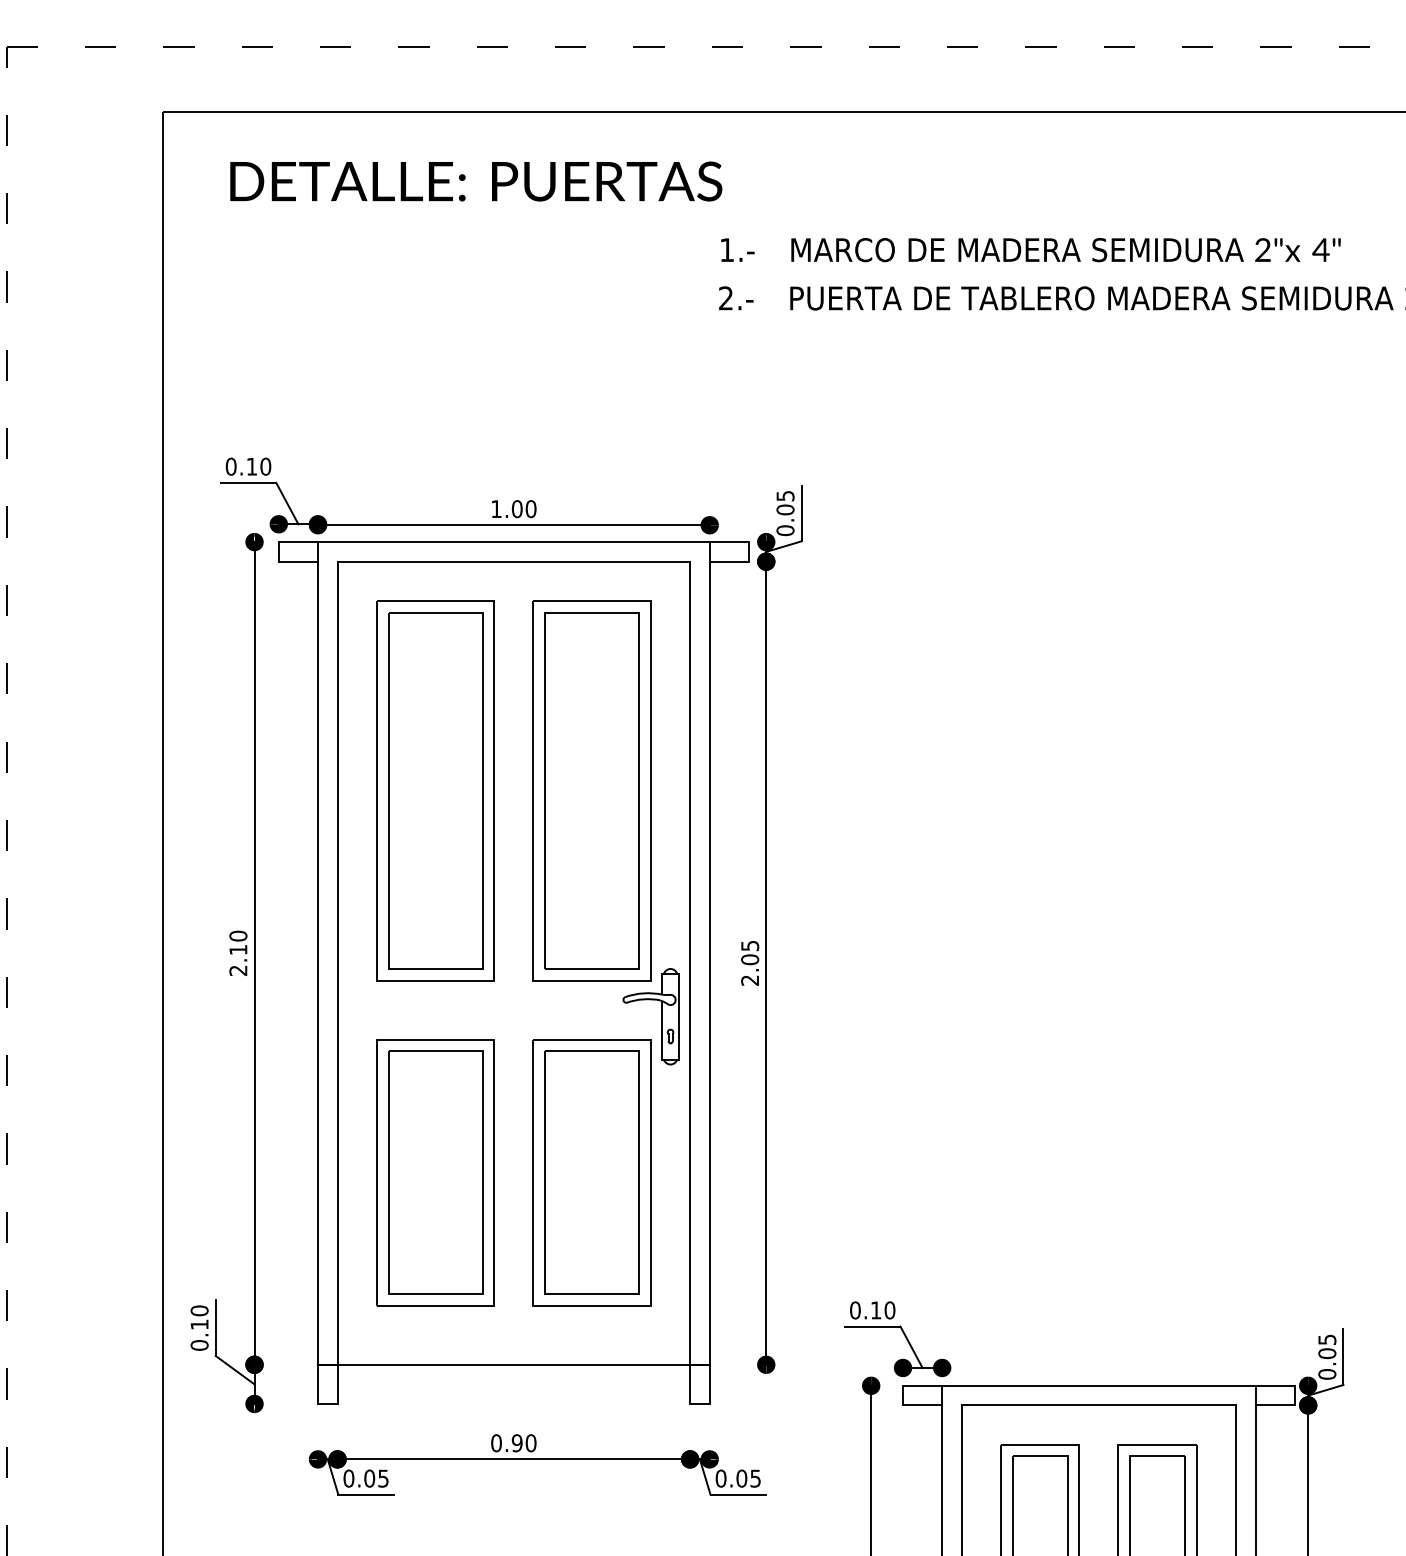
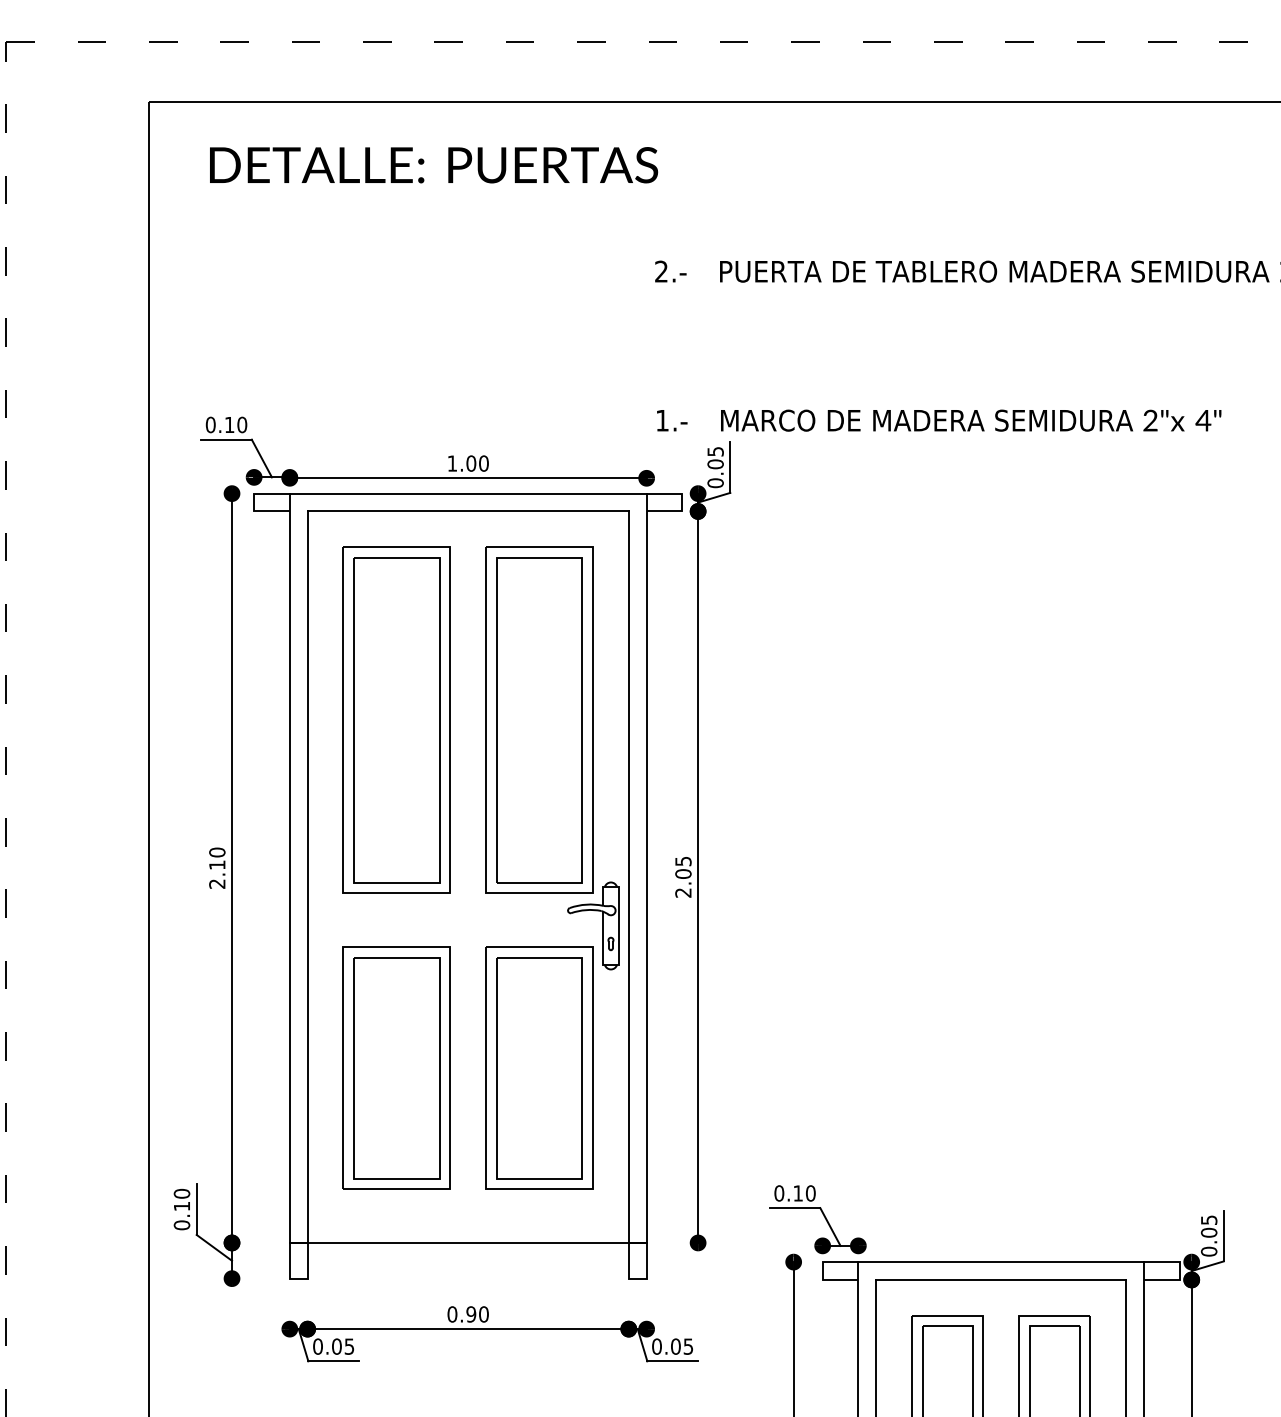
text: (1031, 249) -> (939, 420), moved

